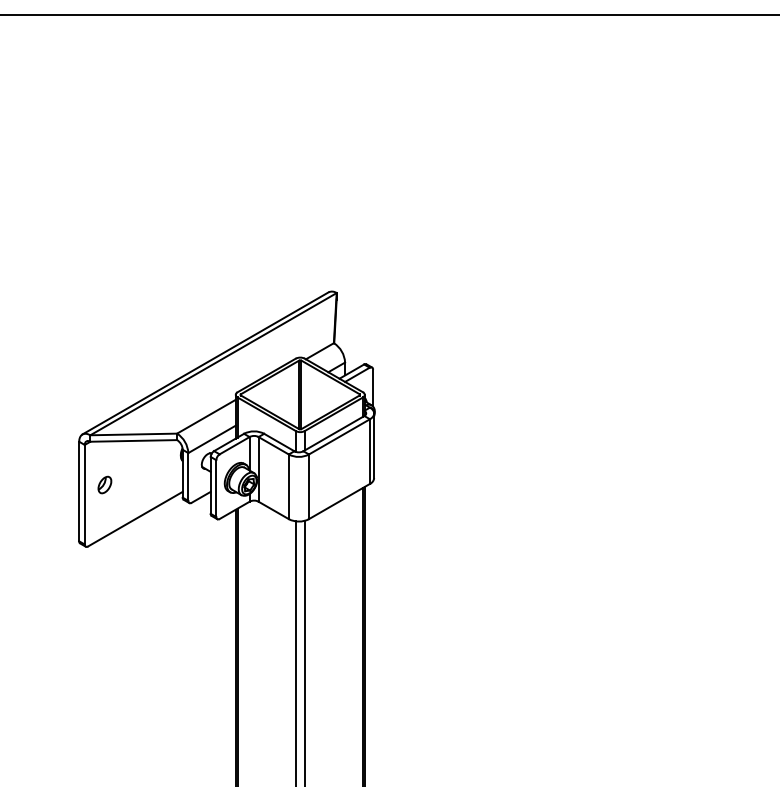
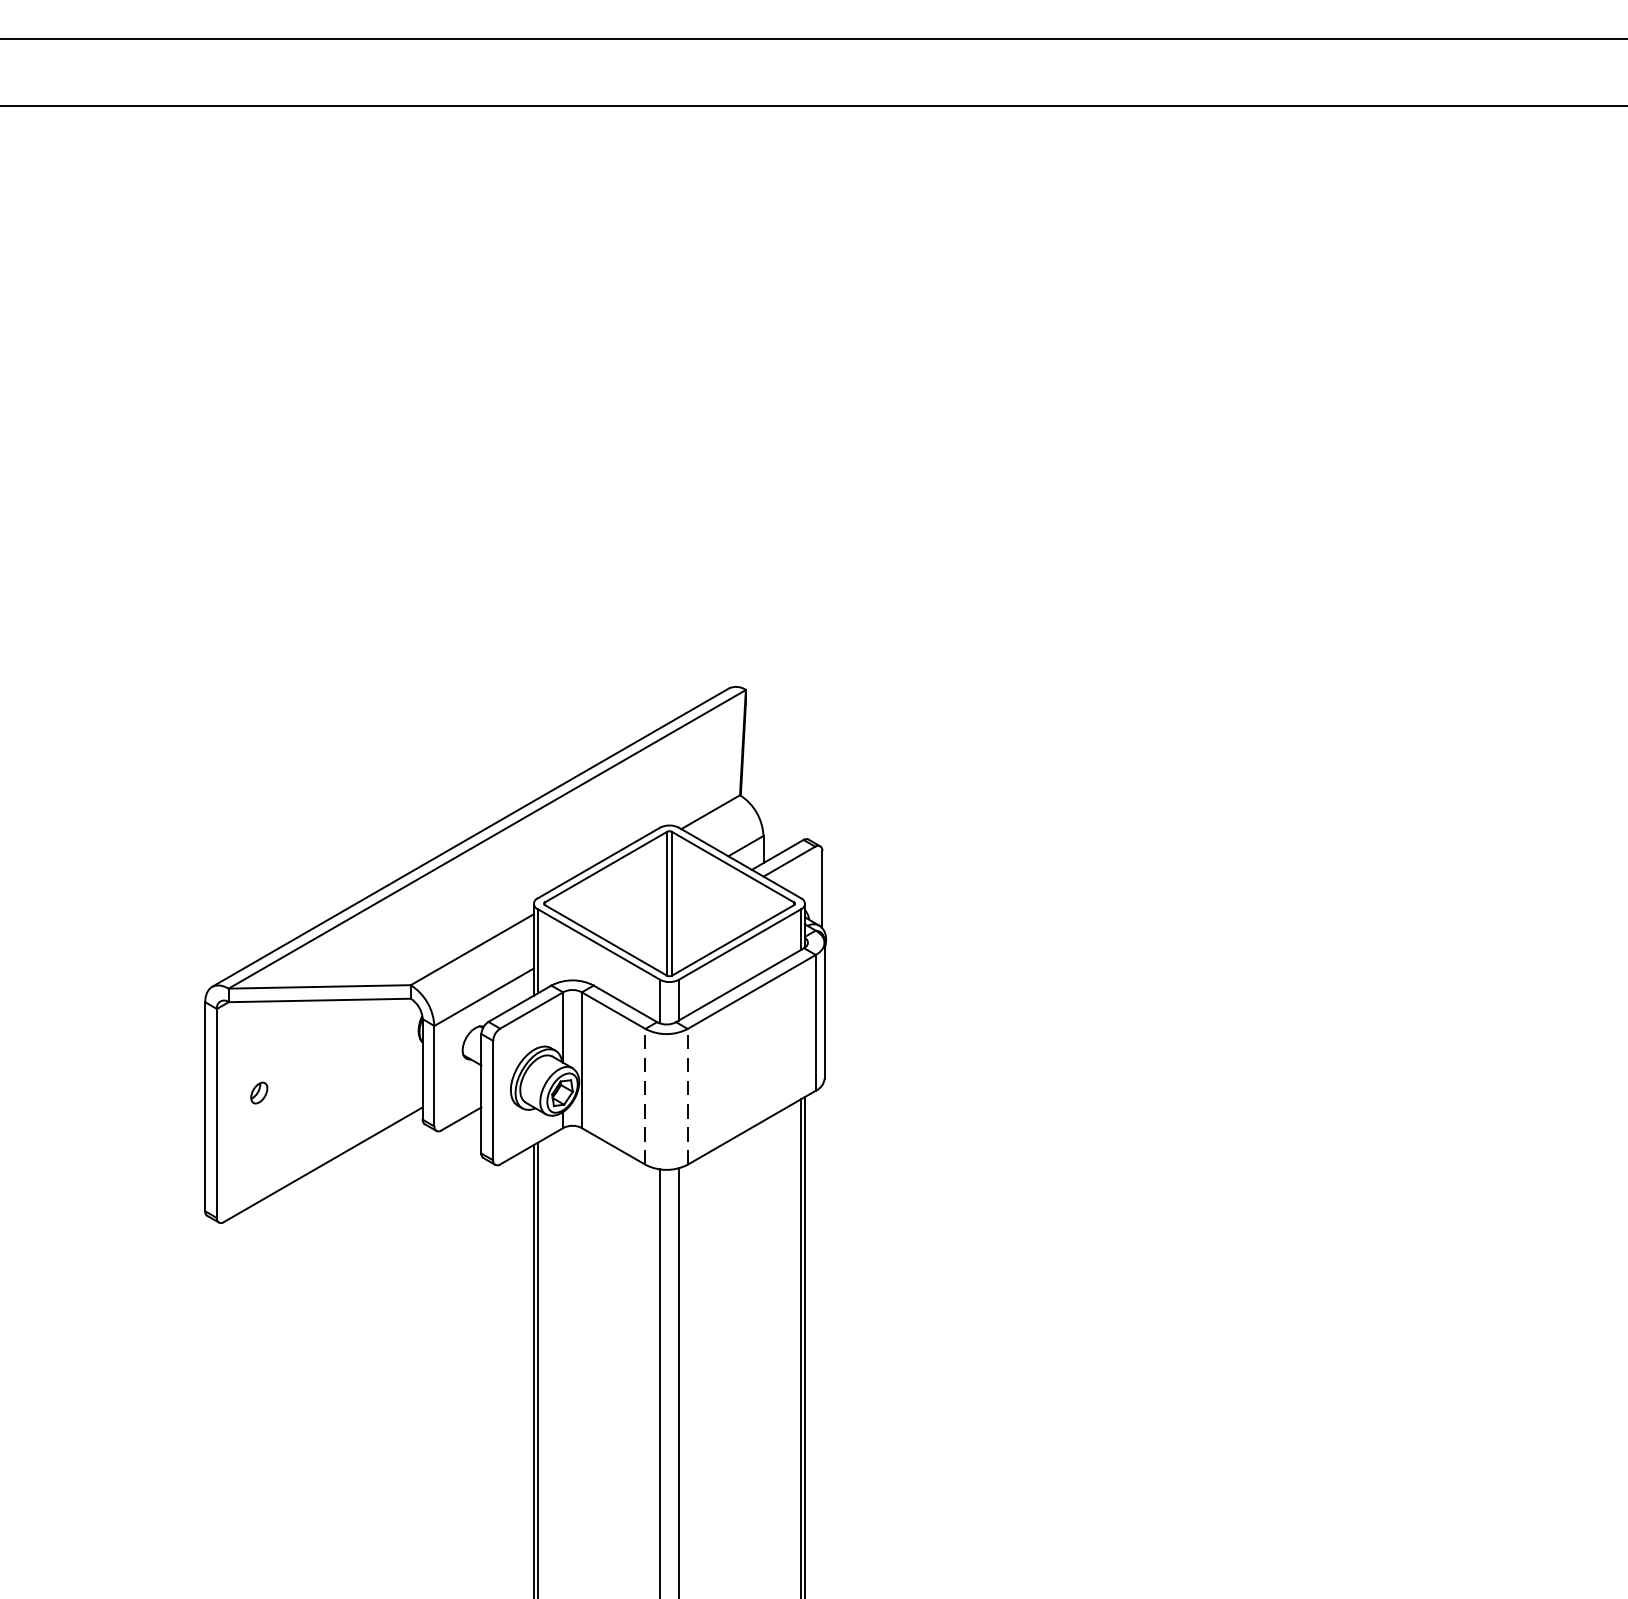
part: (104, 484) -> (258, 1091), size x0.6
line: (288, 486) -> (644, 1096), solid -> dashed
line: (308, 486) -> (686, 1096), solid -> dashed

